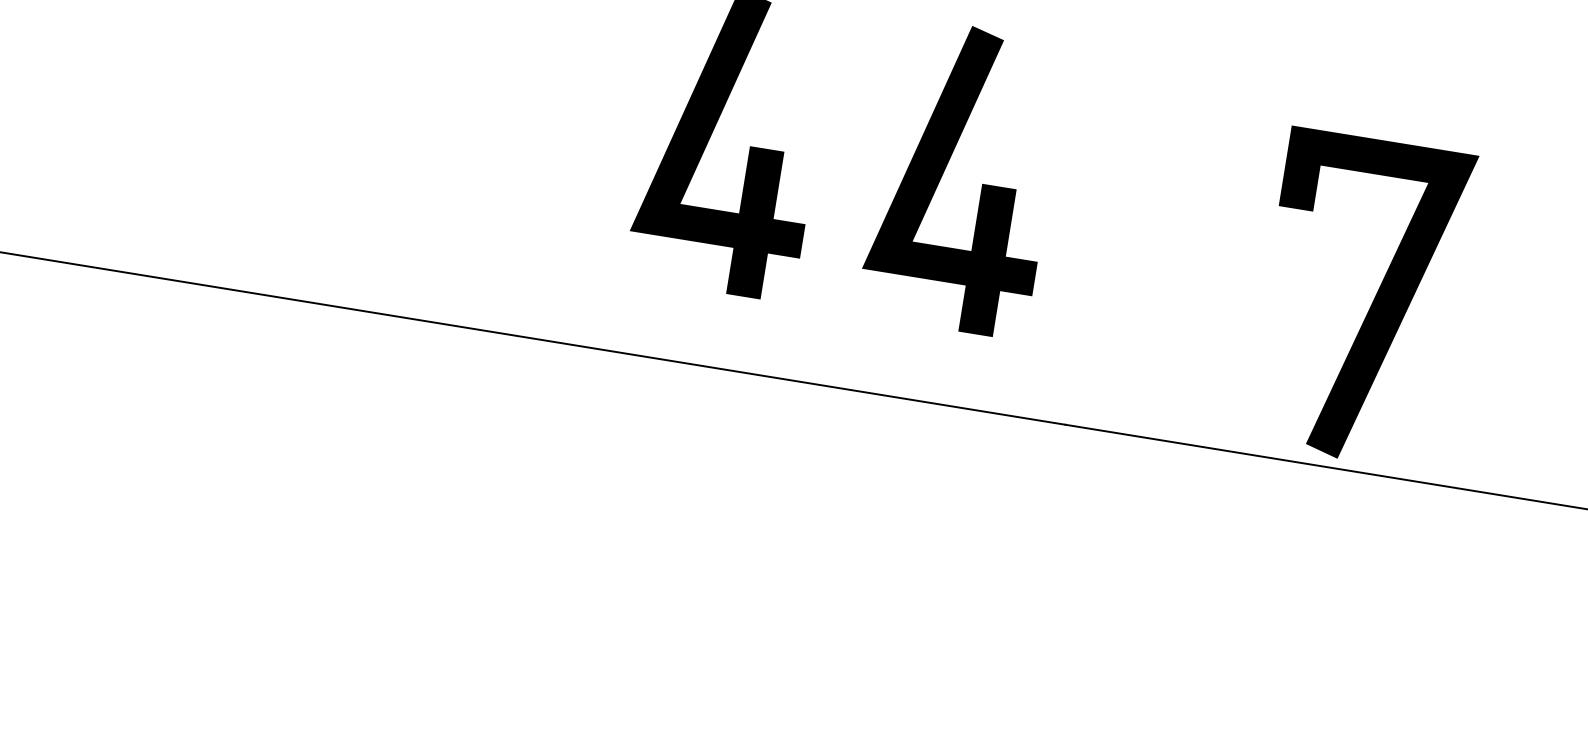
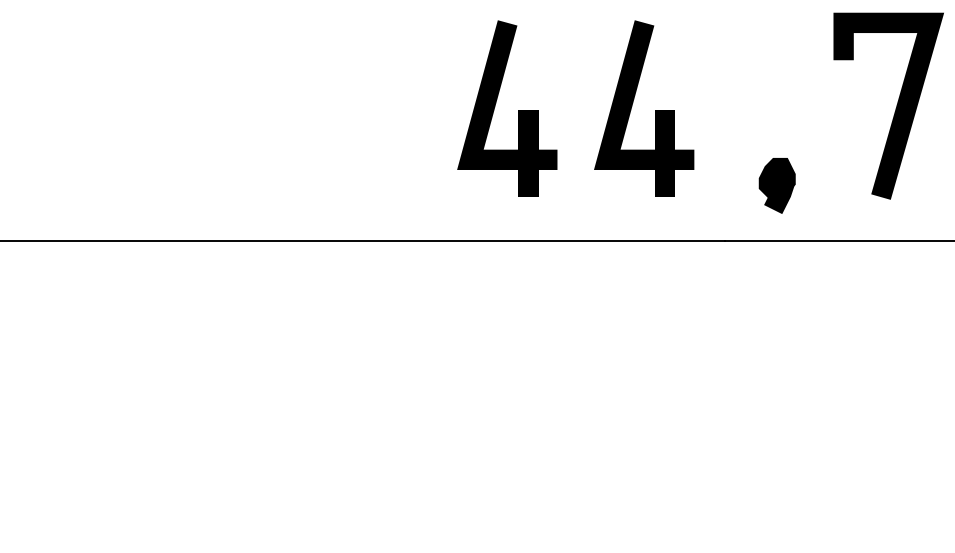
line: (1370, 304) -> (895, 108), moved
part: (1167, 345) -> (776, 185), added

